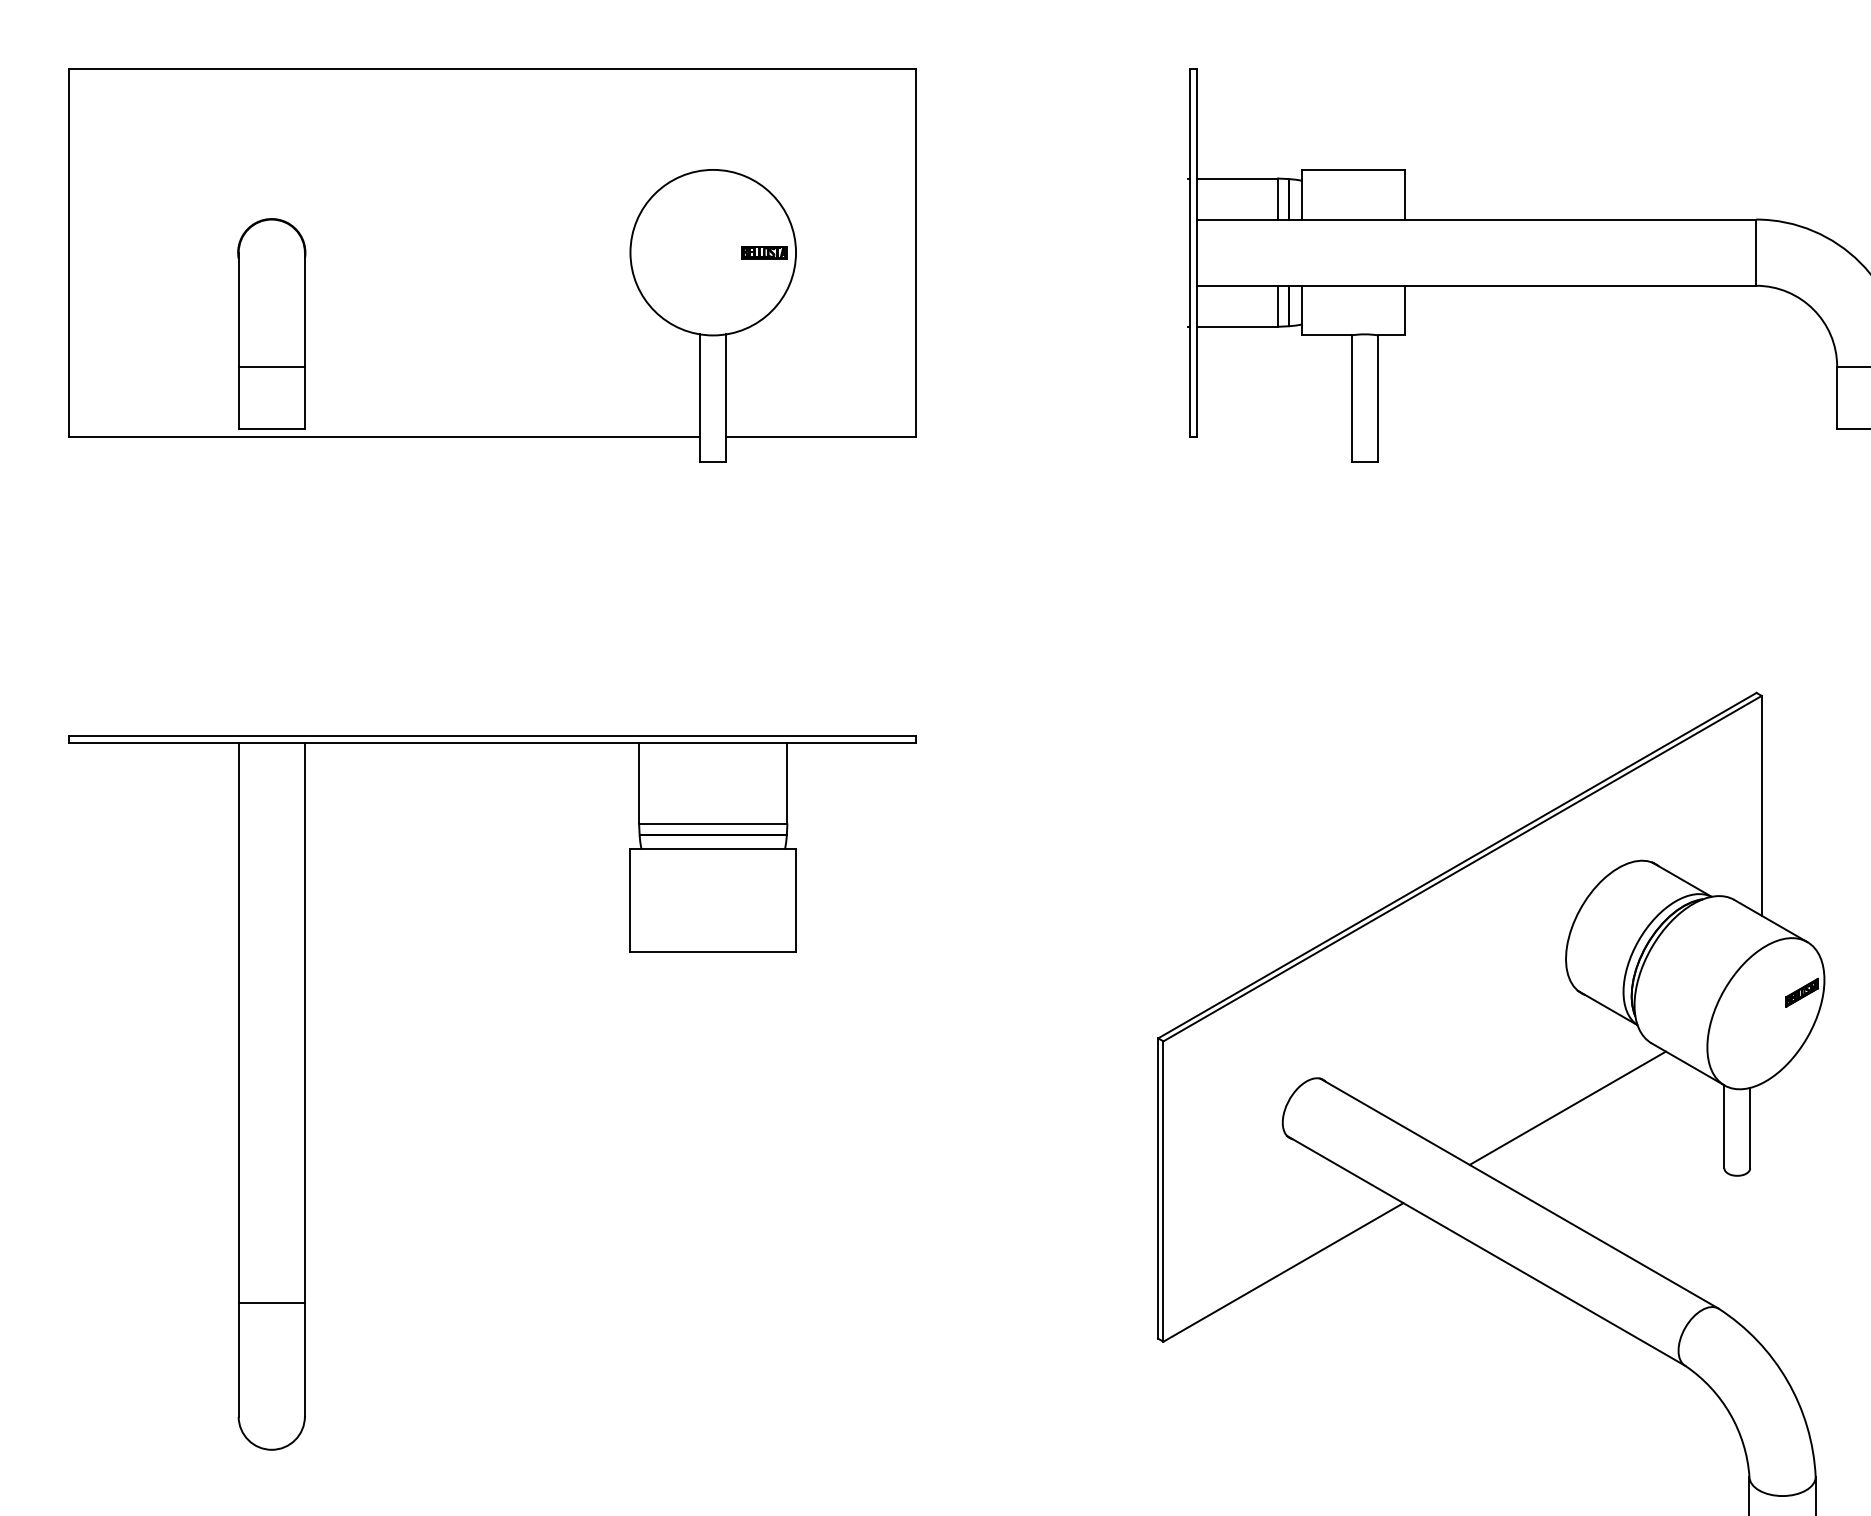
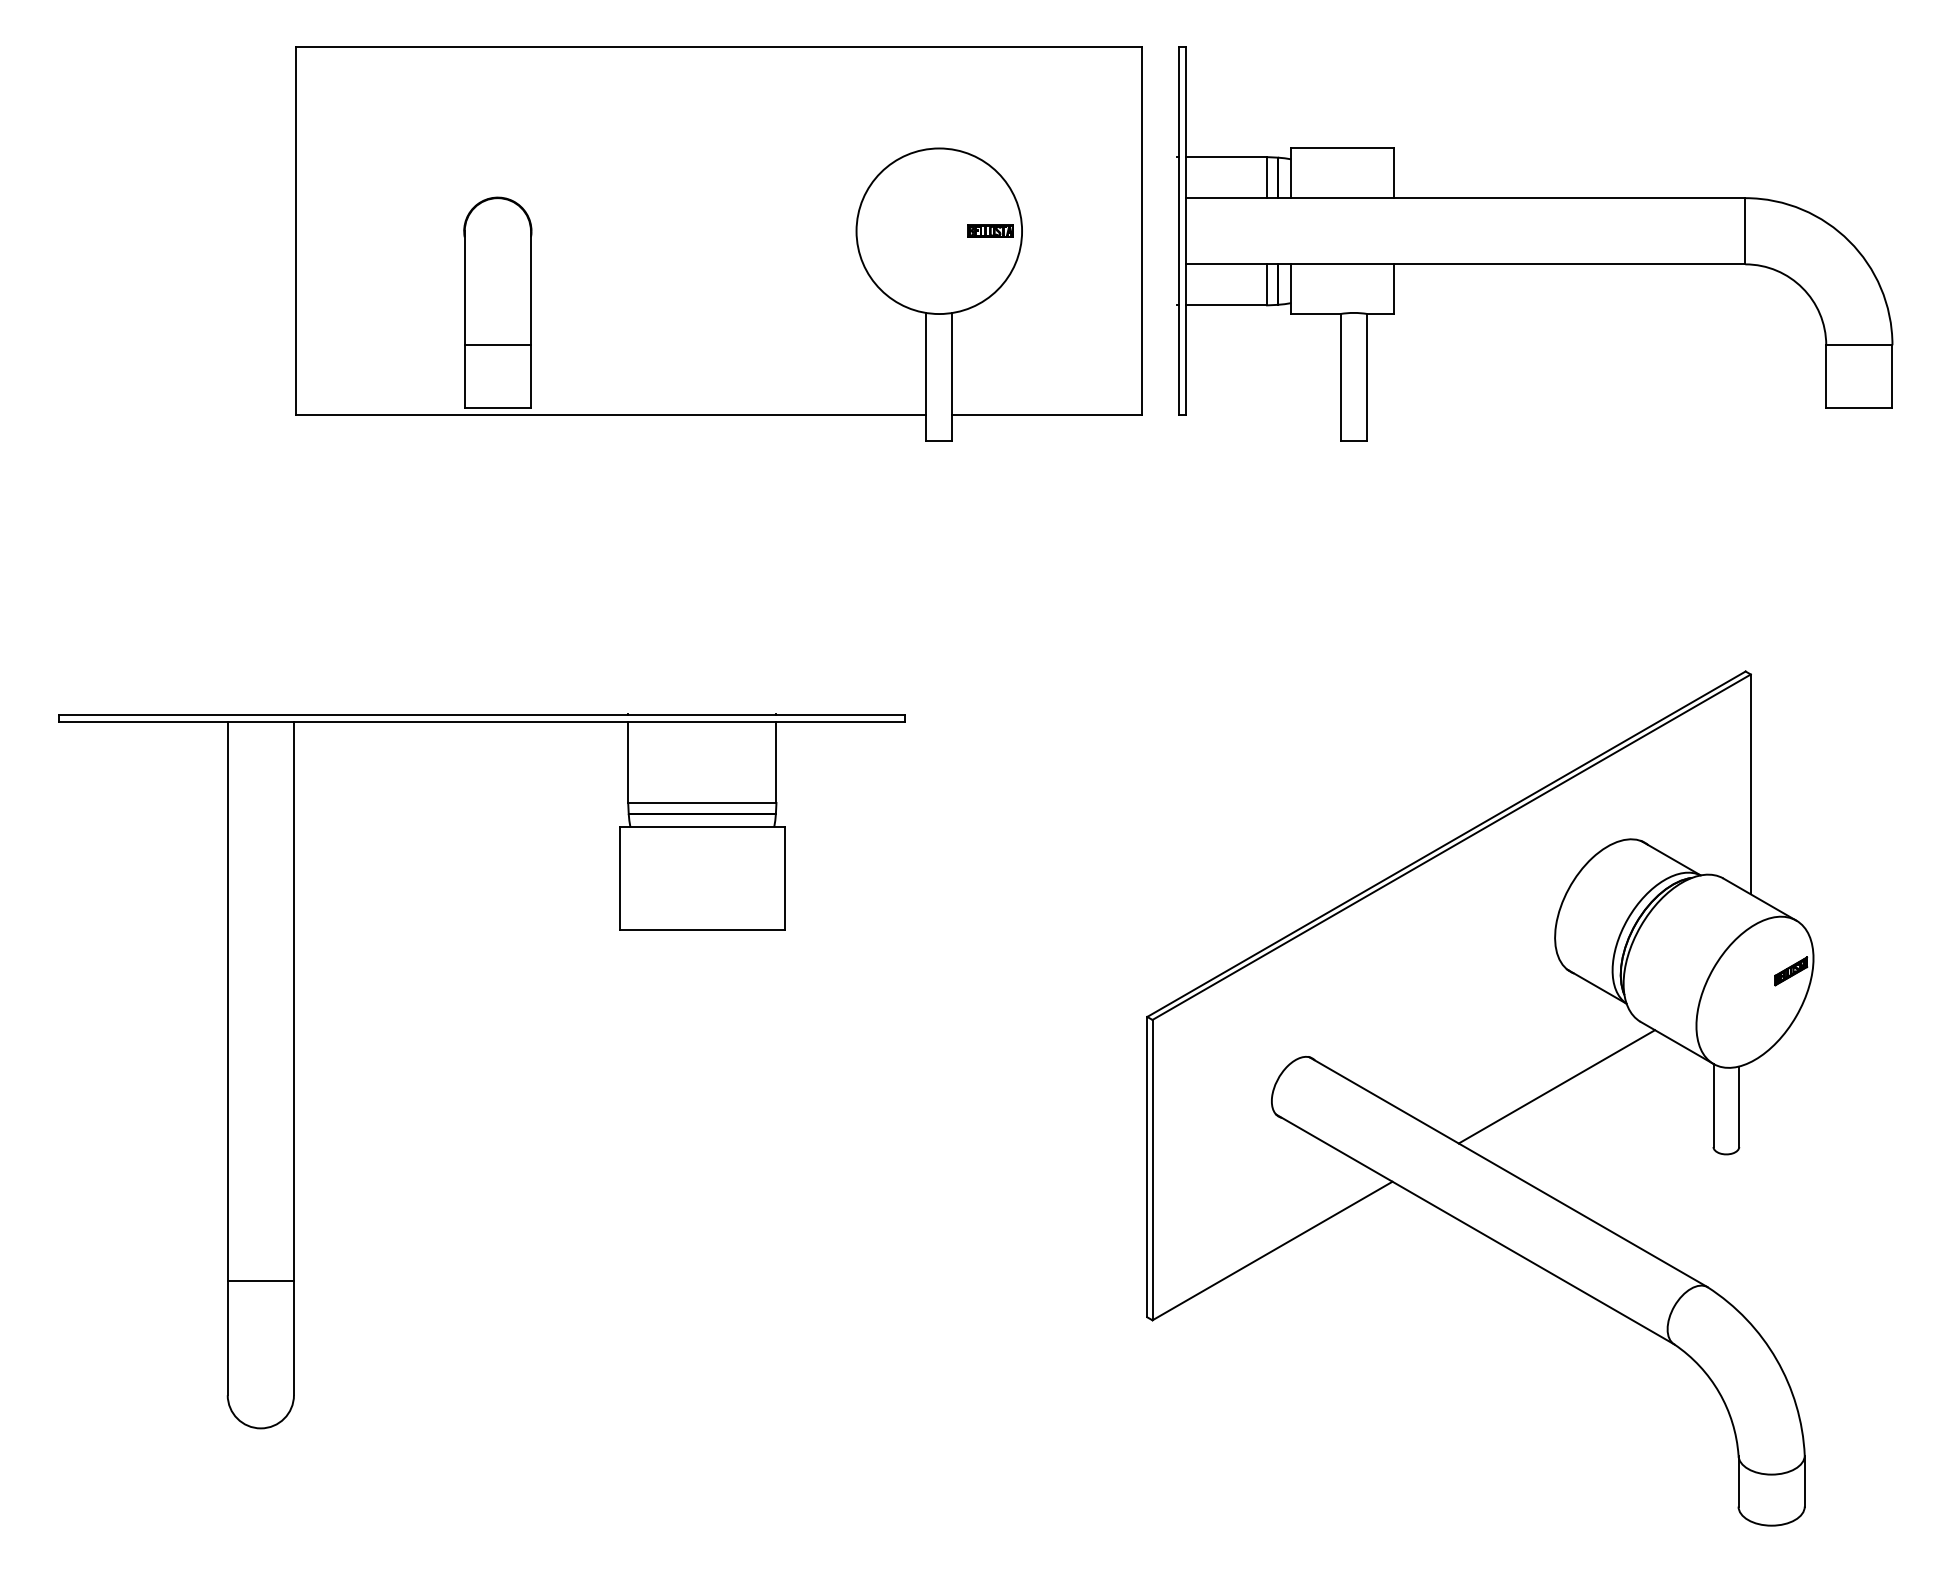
part: (492, 264) -> (718, 243), moved

